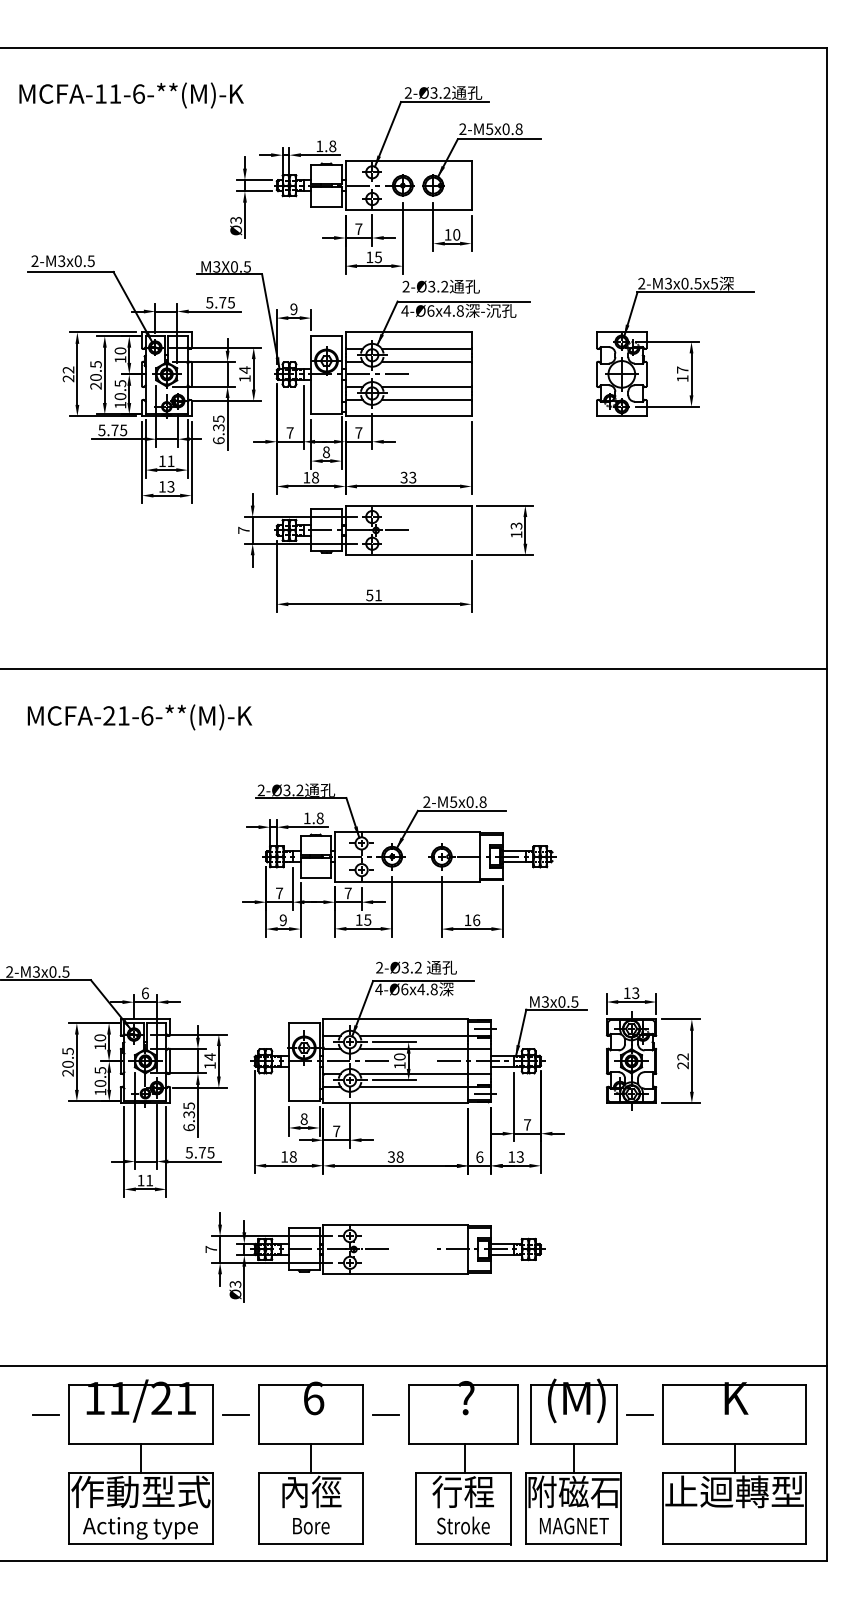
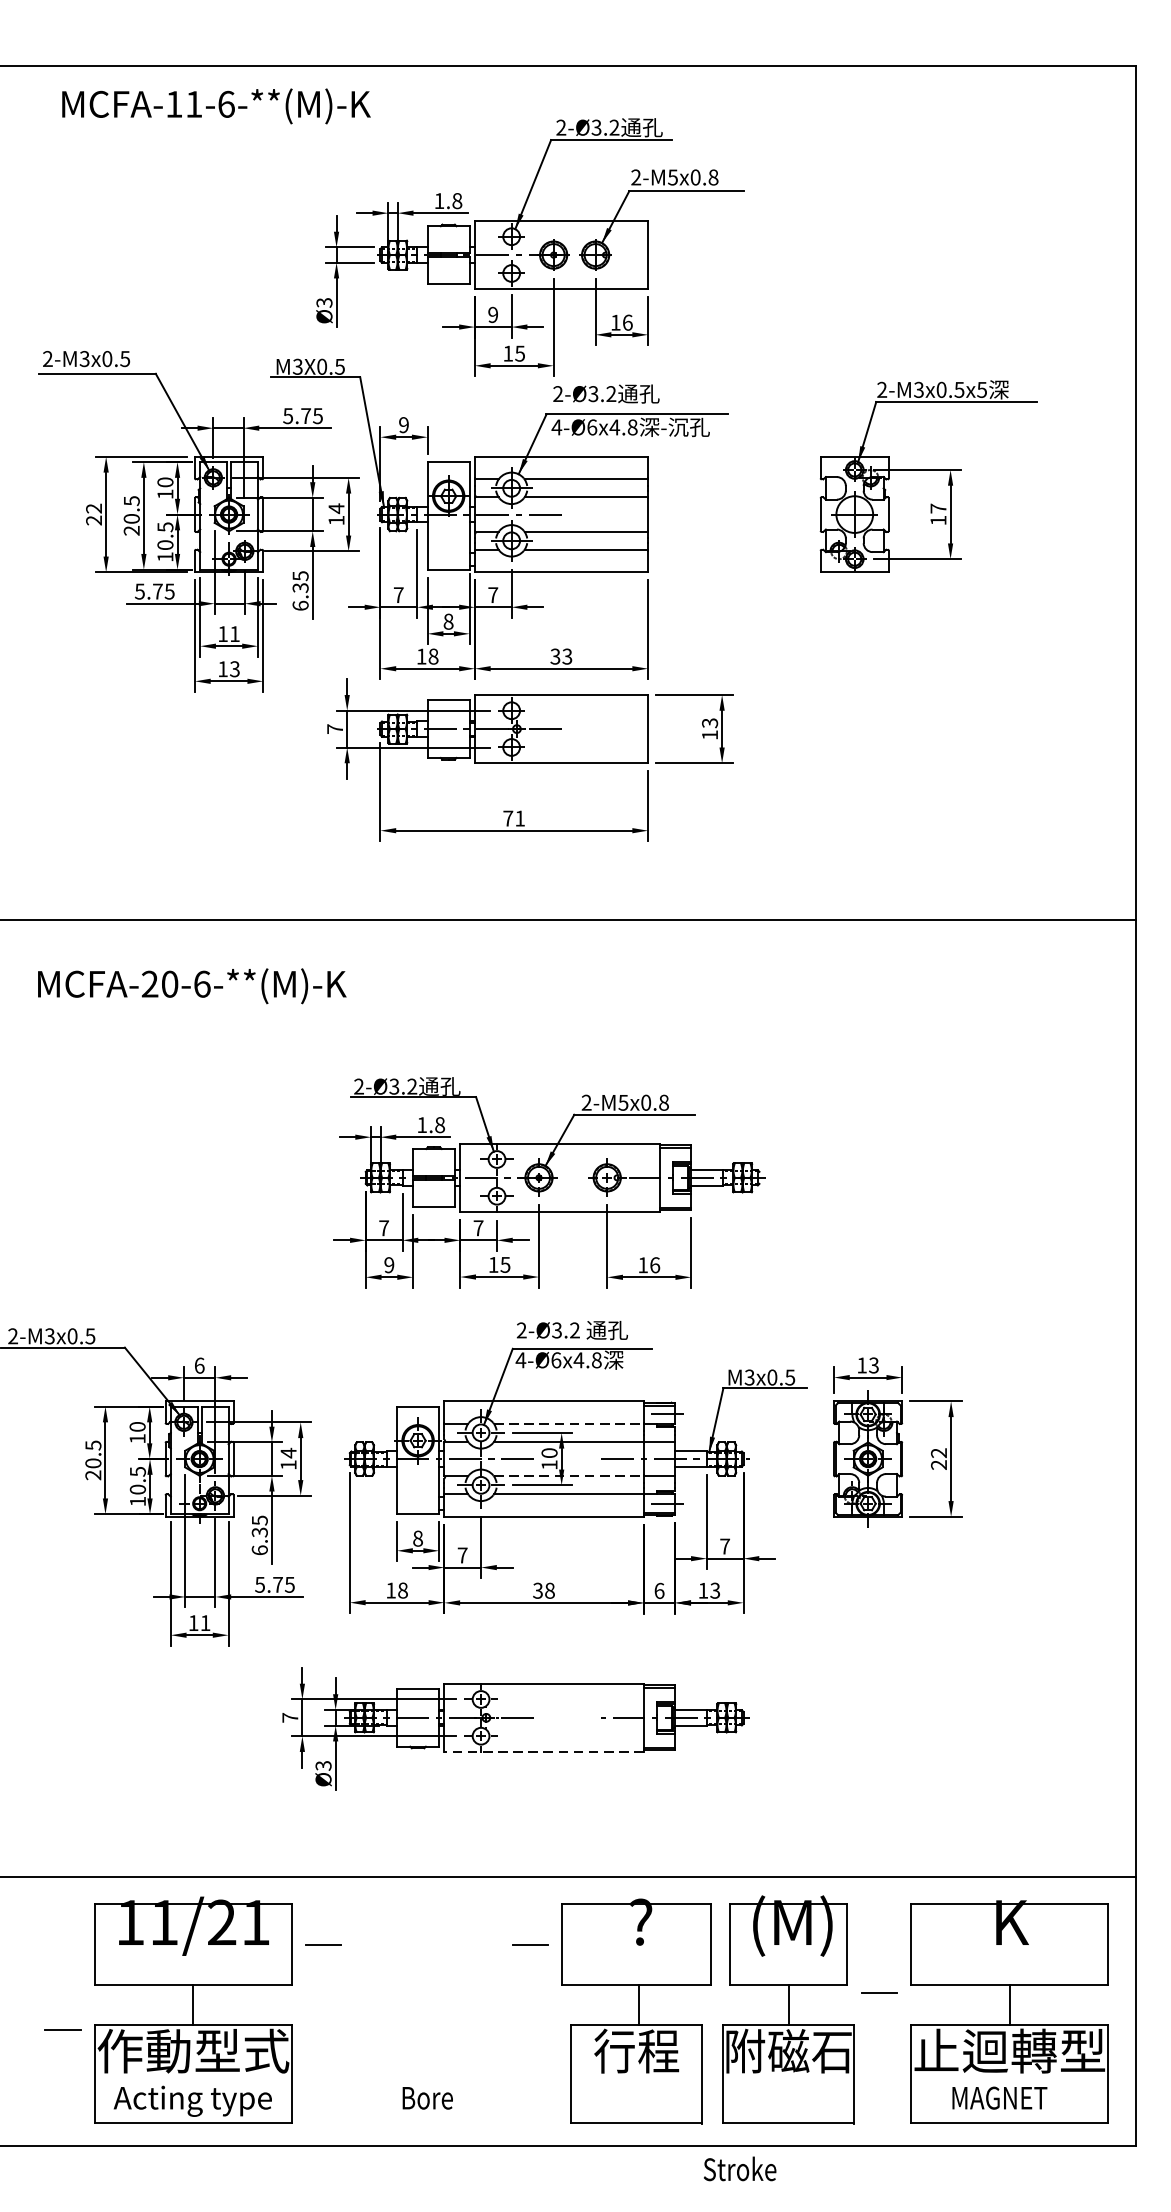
text: (131, 95) -> (216, 106), moved
text: (358, 229) -> (492, 315), 7 -> 9
text: (456, 234) -> (627, 322), 10 -> 16
text: (369, 595) -> (507, 818), 51 -> 71
text: (123, 715) -> (169, 983), MCFA-21-6-**(M)-K -> MCFA-20-6-**(M)-K
line: (414, 1035) -> (569, 1423), solid -> dashed
line: (414, 1073) -> (569, 1475), solid -> dashed
line: (395, 1274) -> (543, 1752), solid -> dashed
line: (45, 1414) -> (62, 2030), moved
line: (639, 1414) -> (879, 1992), moved
part: (310, 1462) -> (426, 2010), removed
text: (463, 1525) -> (740, 2168), moved
text: (574, 1525) -> (1000, 2097), moved

